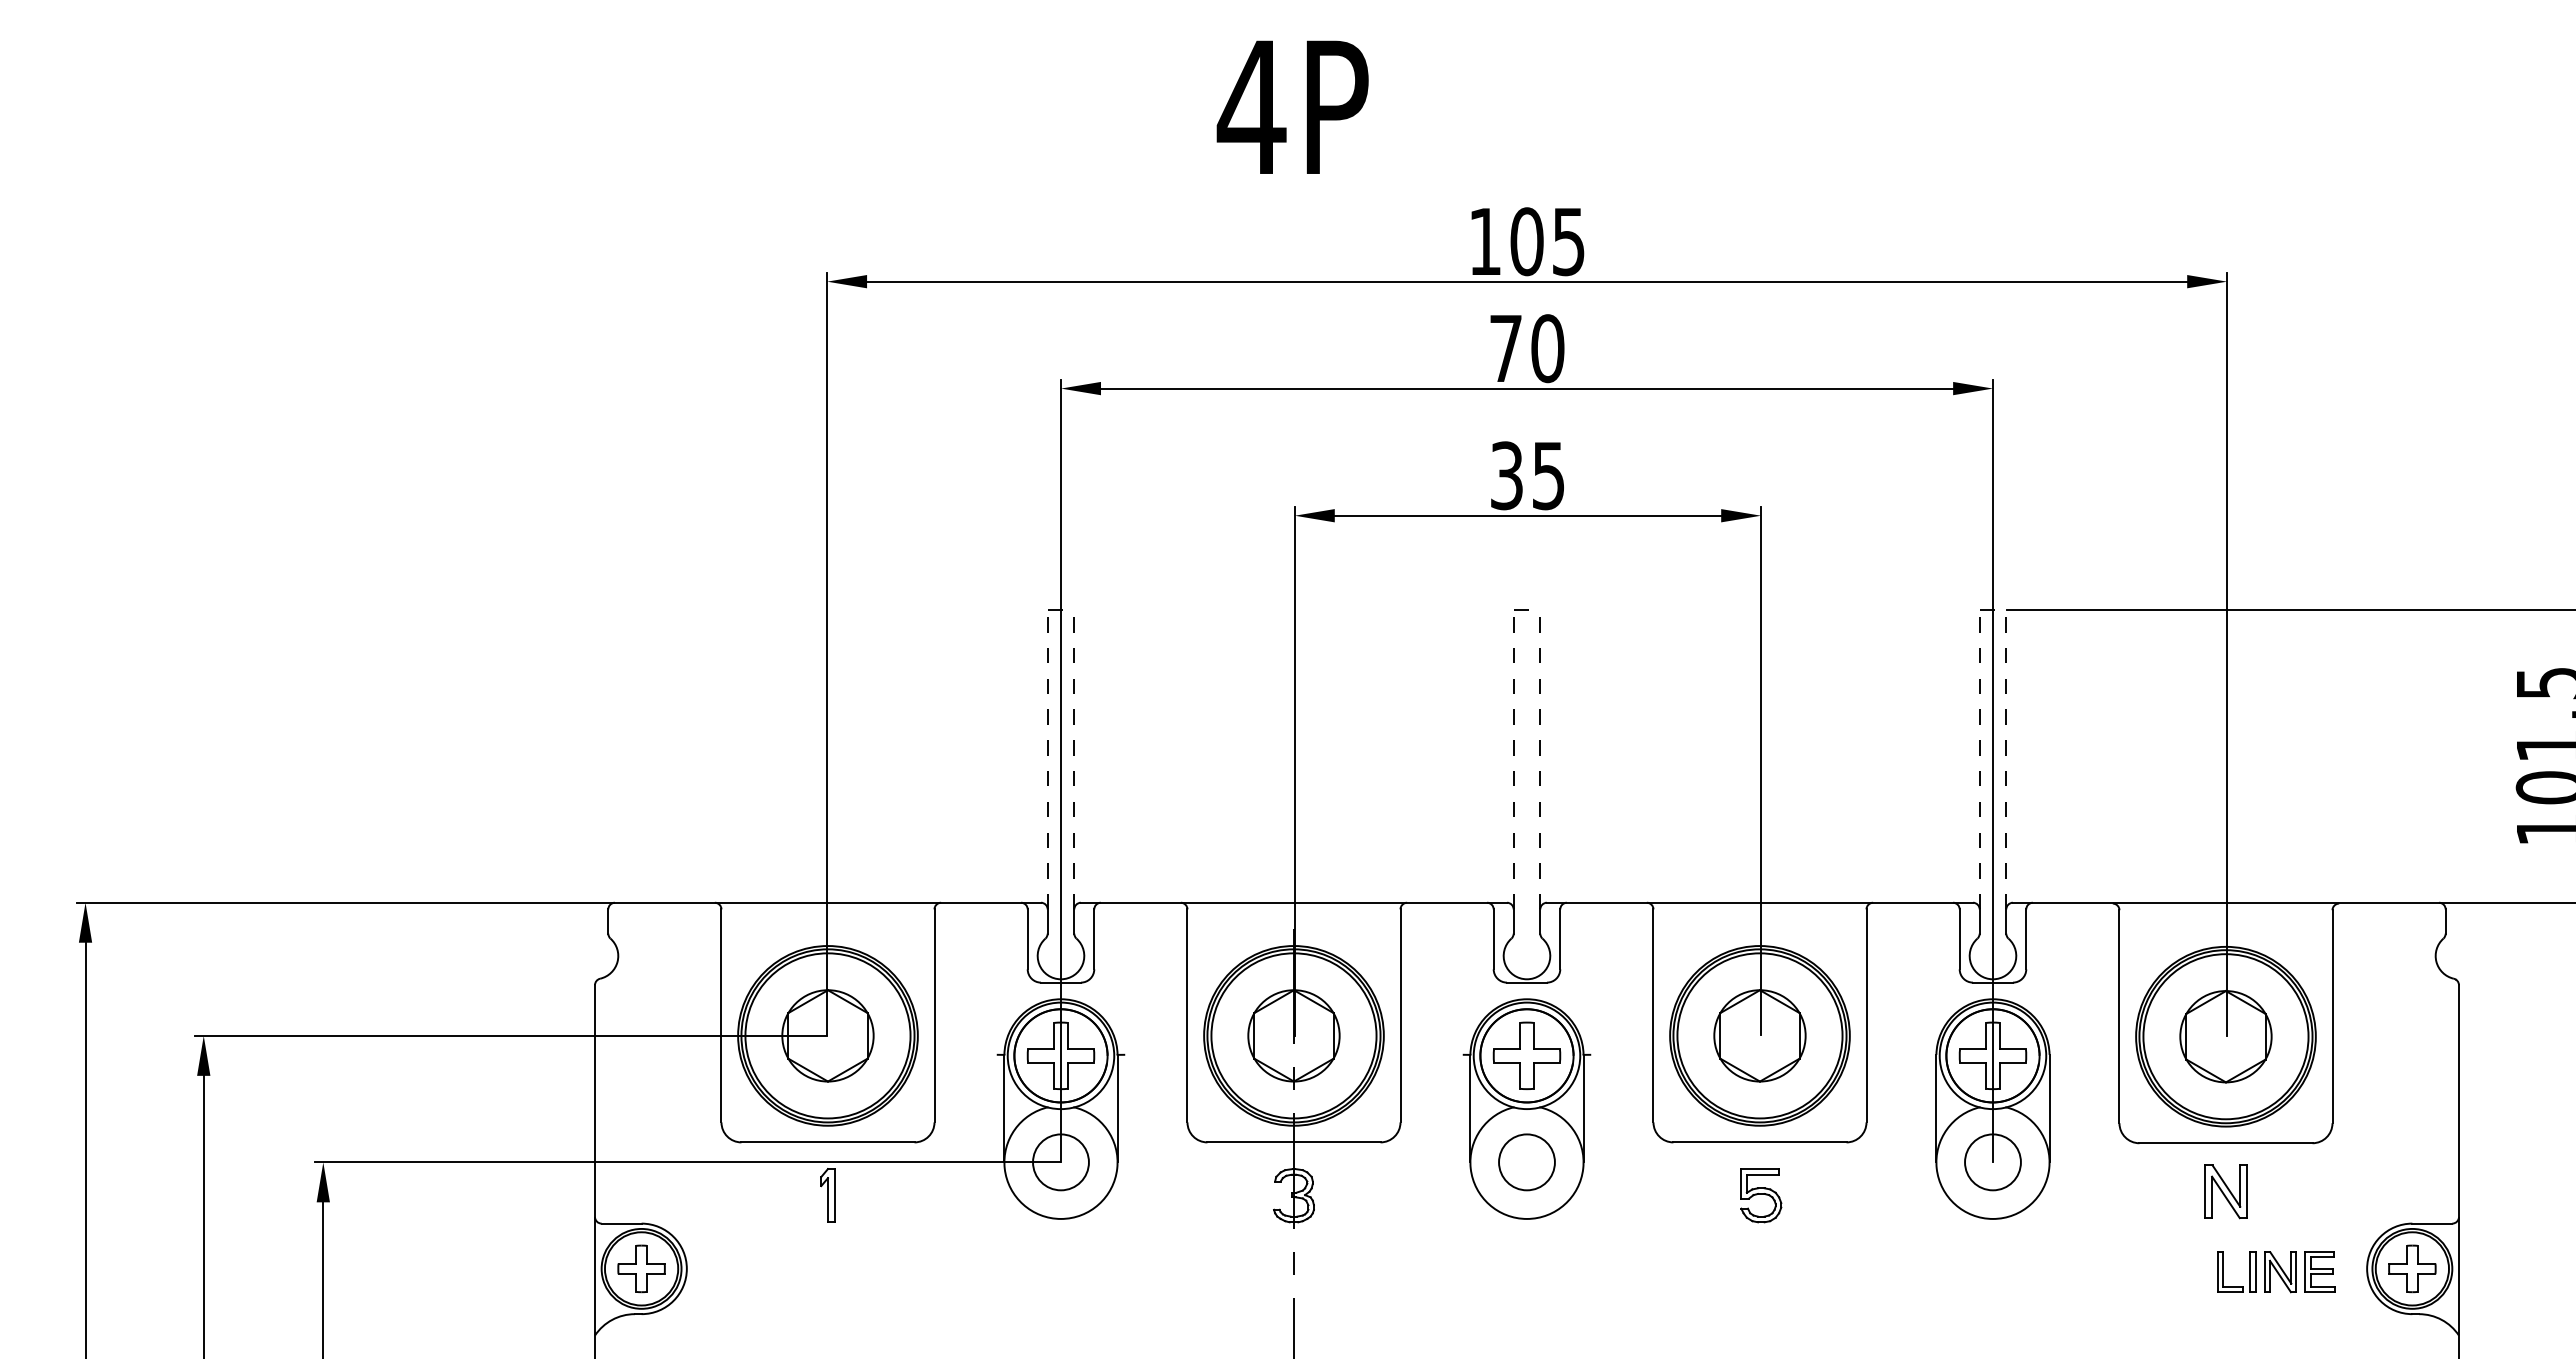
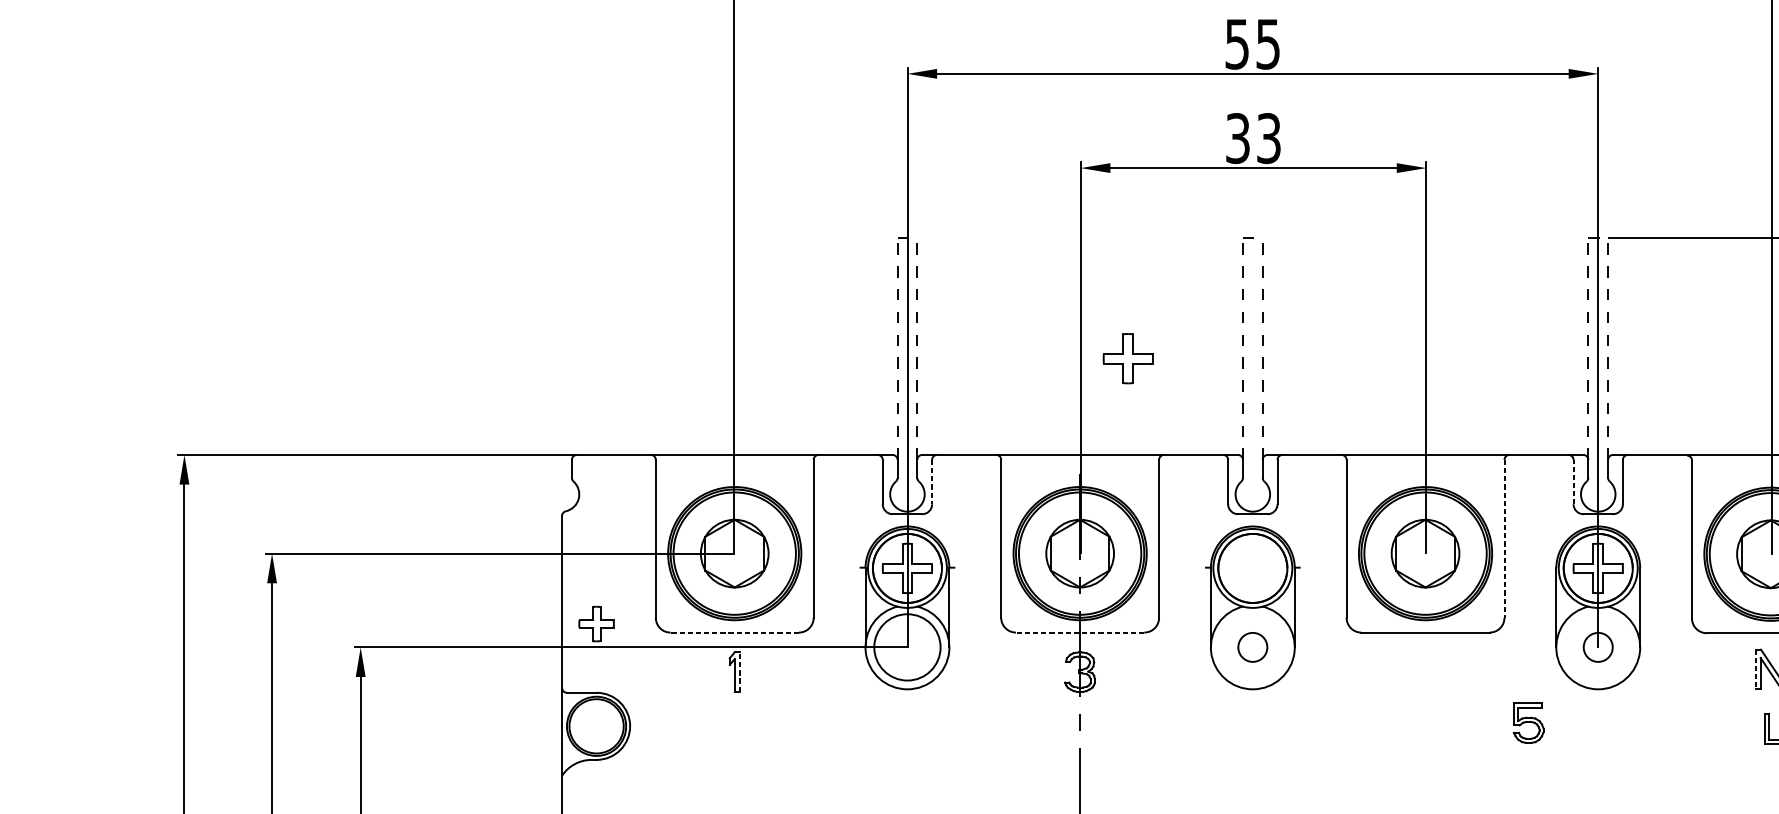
text: (1527, 348) -> (1253, 44), 70 -> 55
text: (1548, 475) -> (1268, 138), 35 -> 33
line: (1094, 939) -> (932, 482), solid -> dashed
line: (1959, 939) -> (1573, 482), solid -> dashed
line: (1866, 1015) -> (1504, 538), solid -> dashed
part: (1526, 1055) -> (1127, 358), moved
line: (828, 1142) -> (735, 632), solid -> dashed
line: (1293, 1142) -> (1079, 632), solid -> dashed
circle: (1060, 1162) -> (907, 647), size x1.6
circle: (1526, 1162) -> (1252, 647), size x0.7
circle: (1992, 1162) -> (1597, 647), size x0.7
line: (2205, 1192) -> (1755, 669), solid -> dashed
line: (834, 1195) -> (739, 671), solid -> dashed
part: (1761, 1195) -> (1528, 723), moved
part: (641, 1268) -> (596, 623), moved

